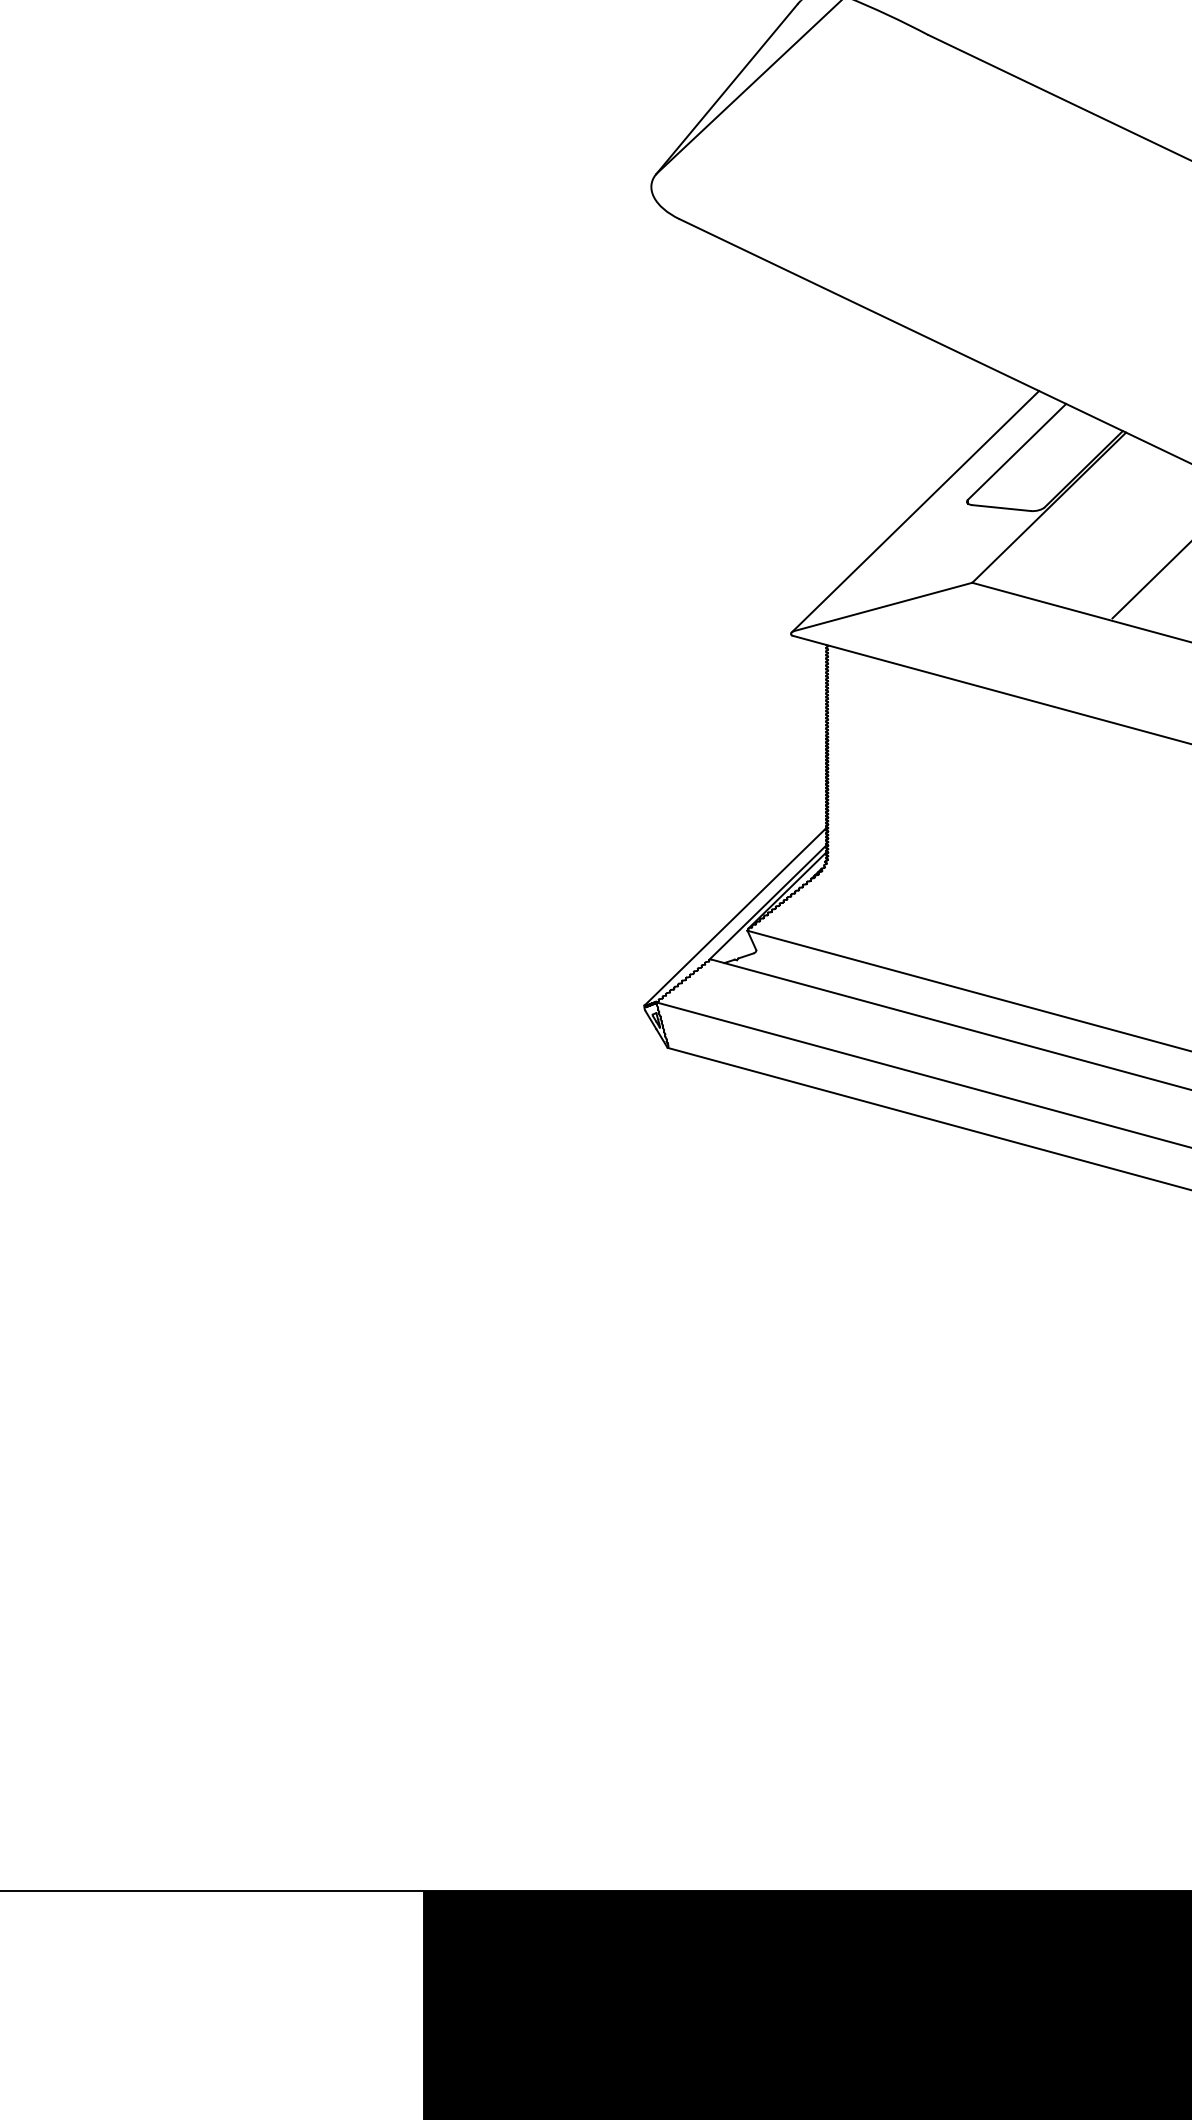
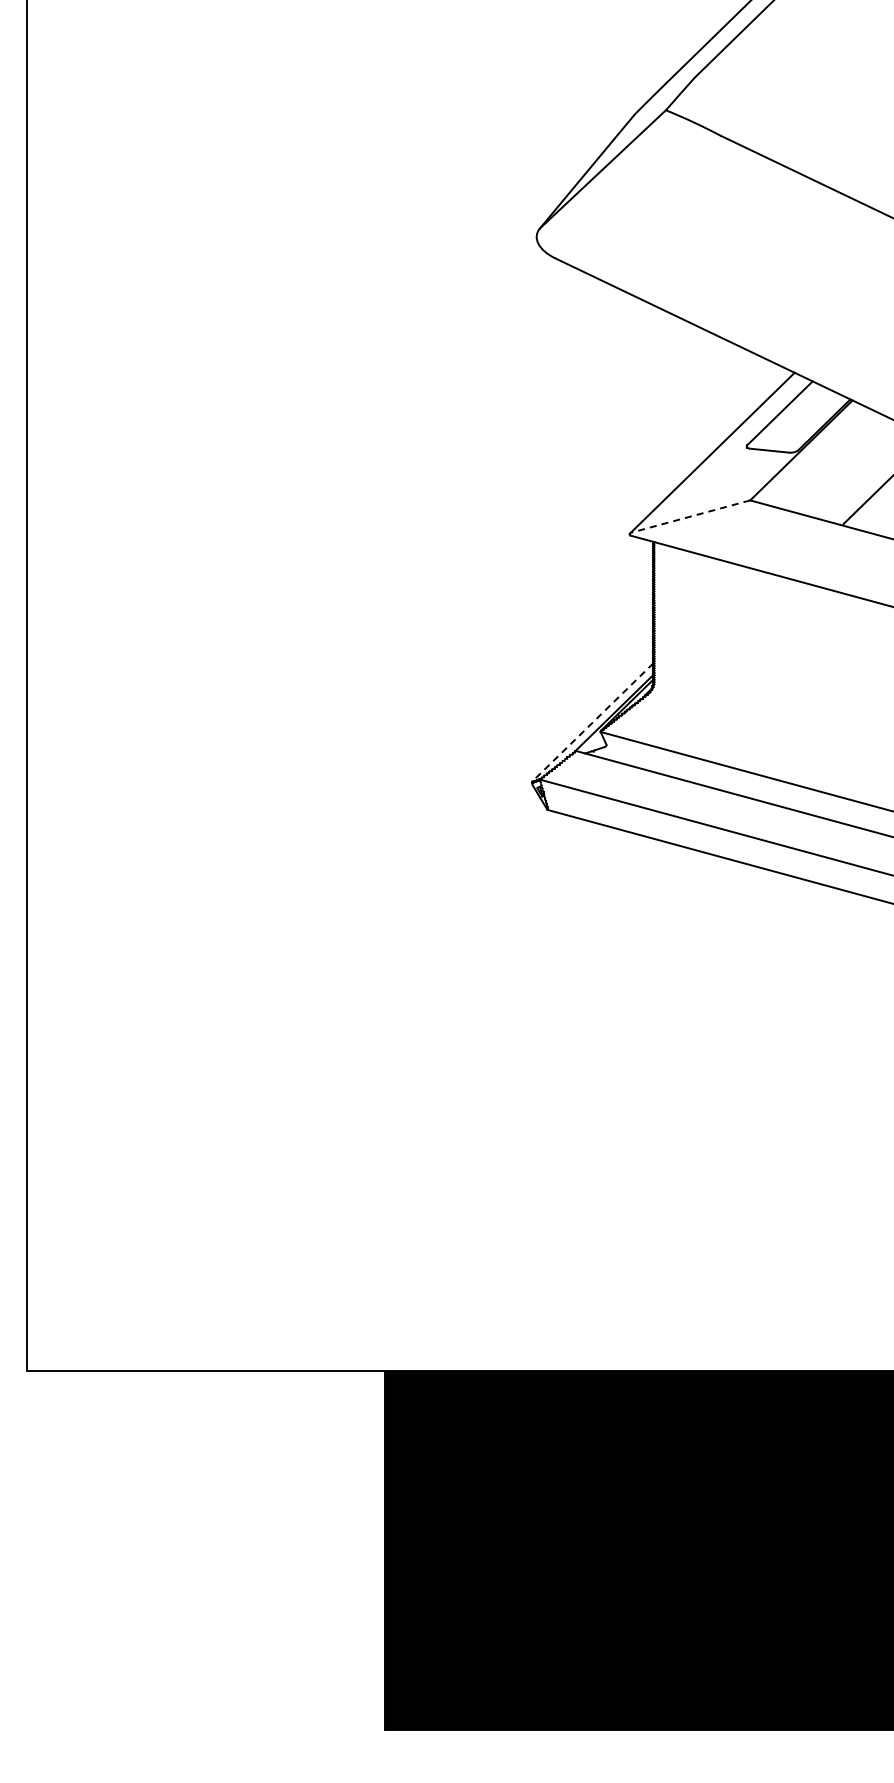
line: (882, 606) -> (690, 516), solid -> dashed
line: (735, 916) -> (592, 722), solid -> dashed

